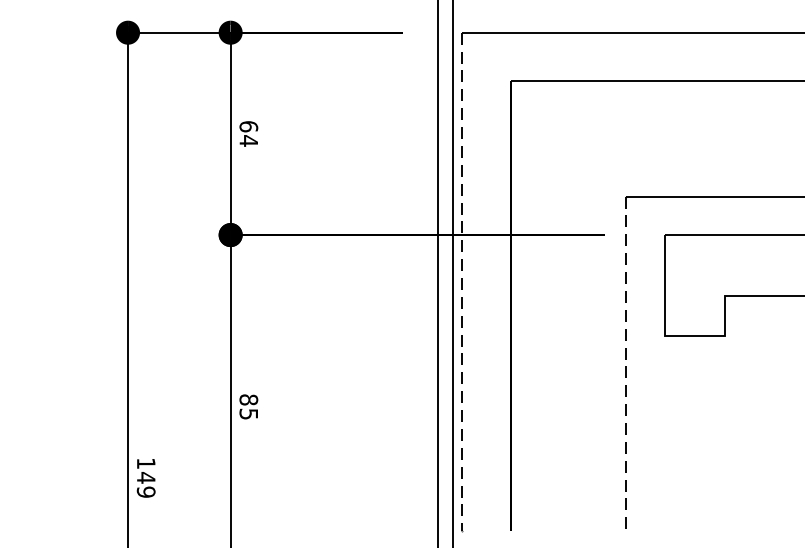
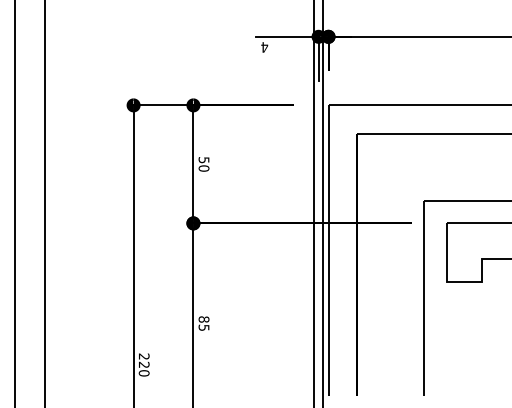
text: (247, 134) -> (203, 164), 64 -> 50
line: (462, 283) -> (328, 251), dashed -> solid
line: (626, 362) -> (424, 297), dashed -> solid
text: (145, 477) -> (143, 364), 149 -> 220

